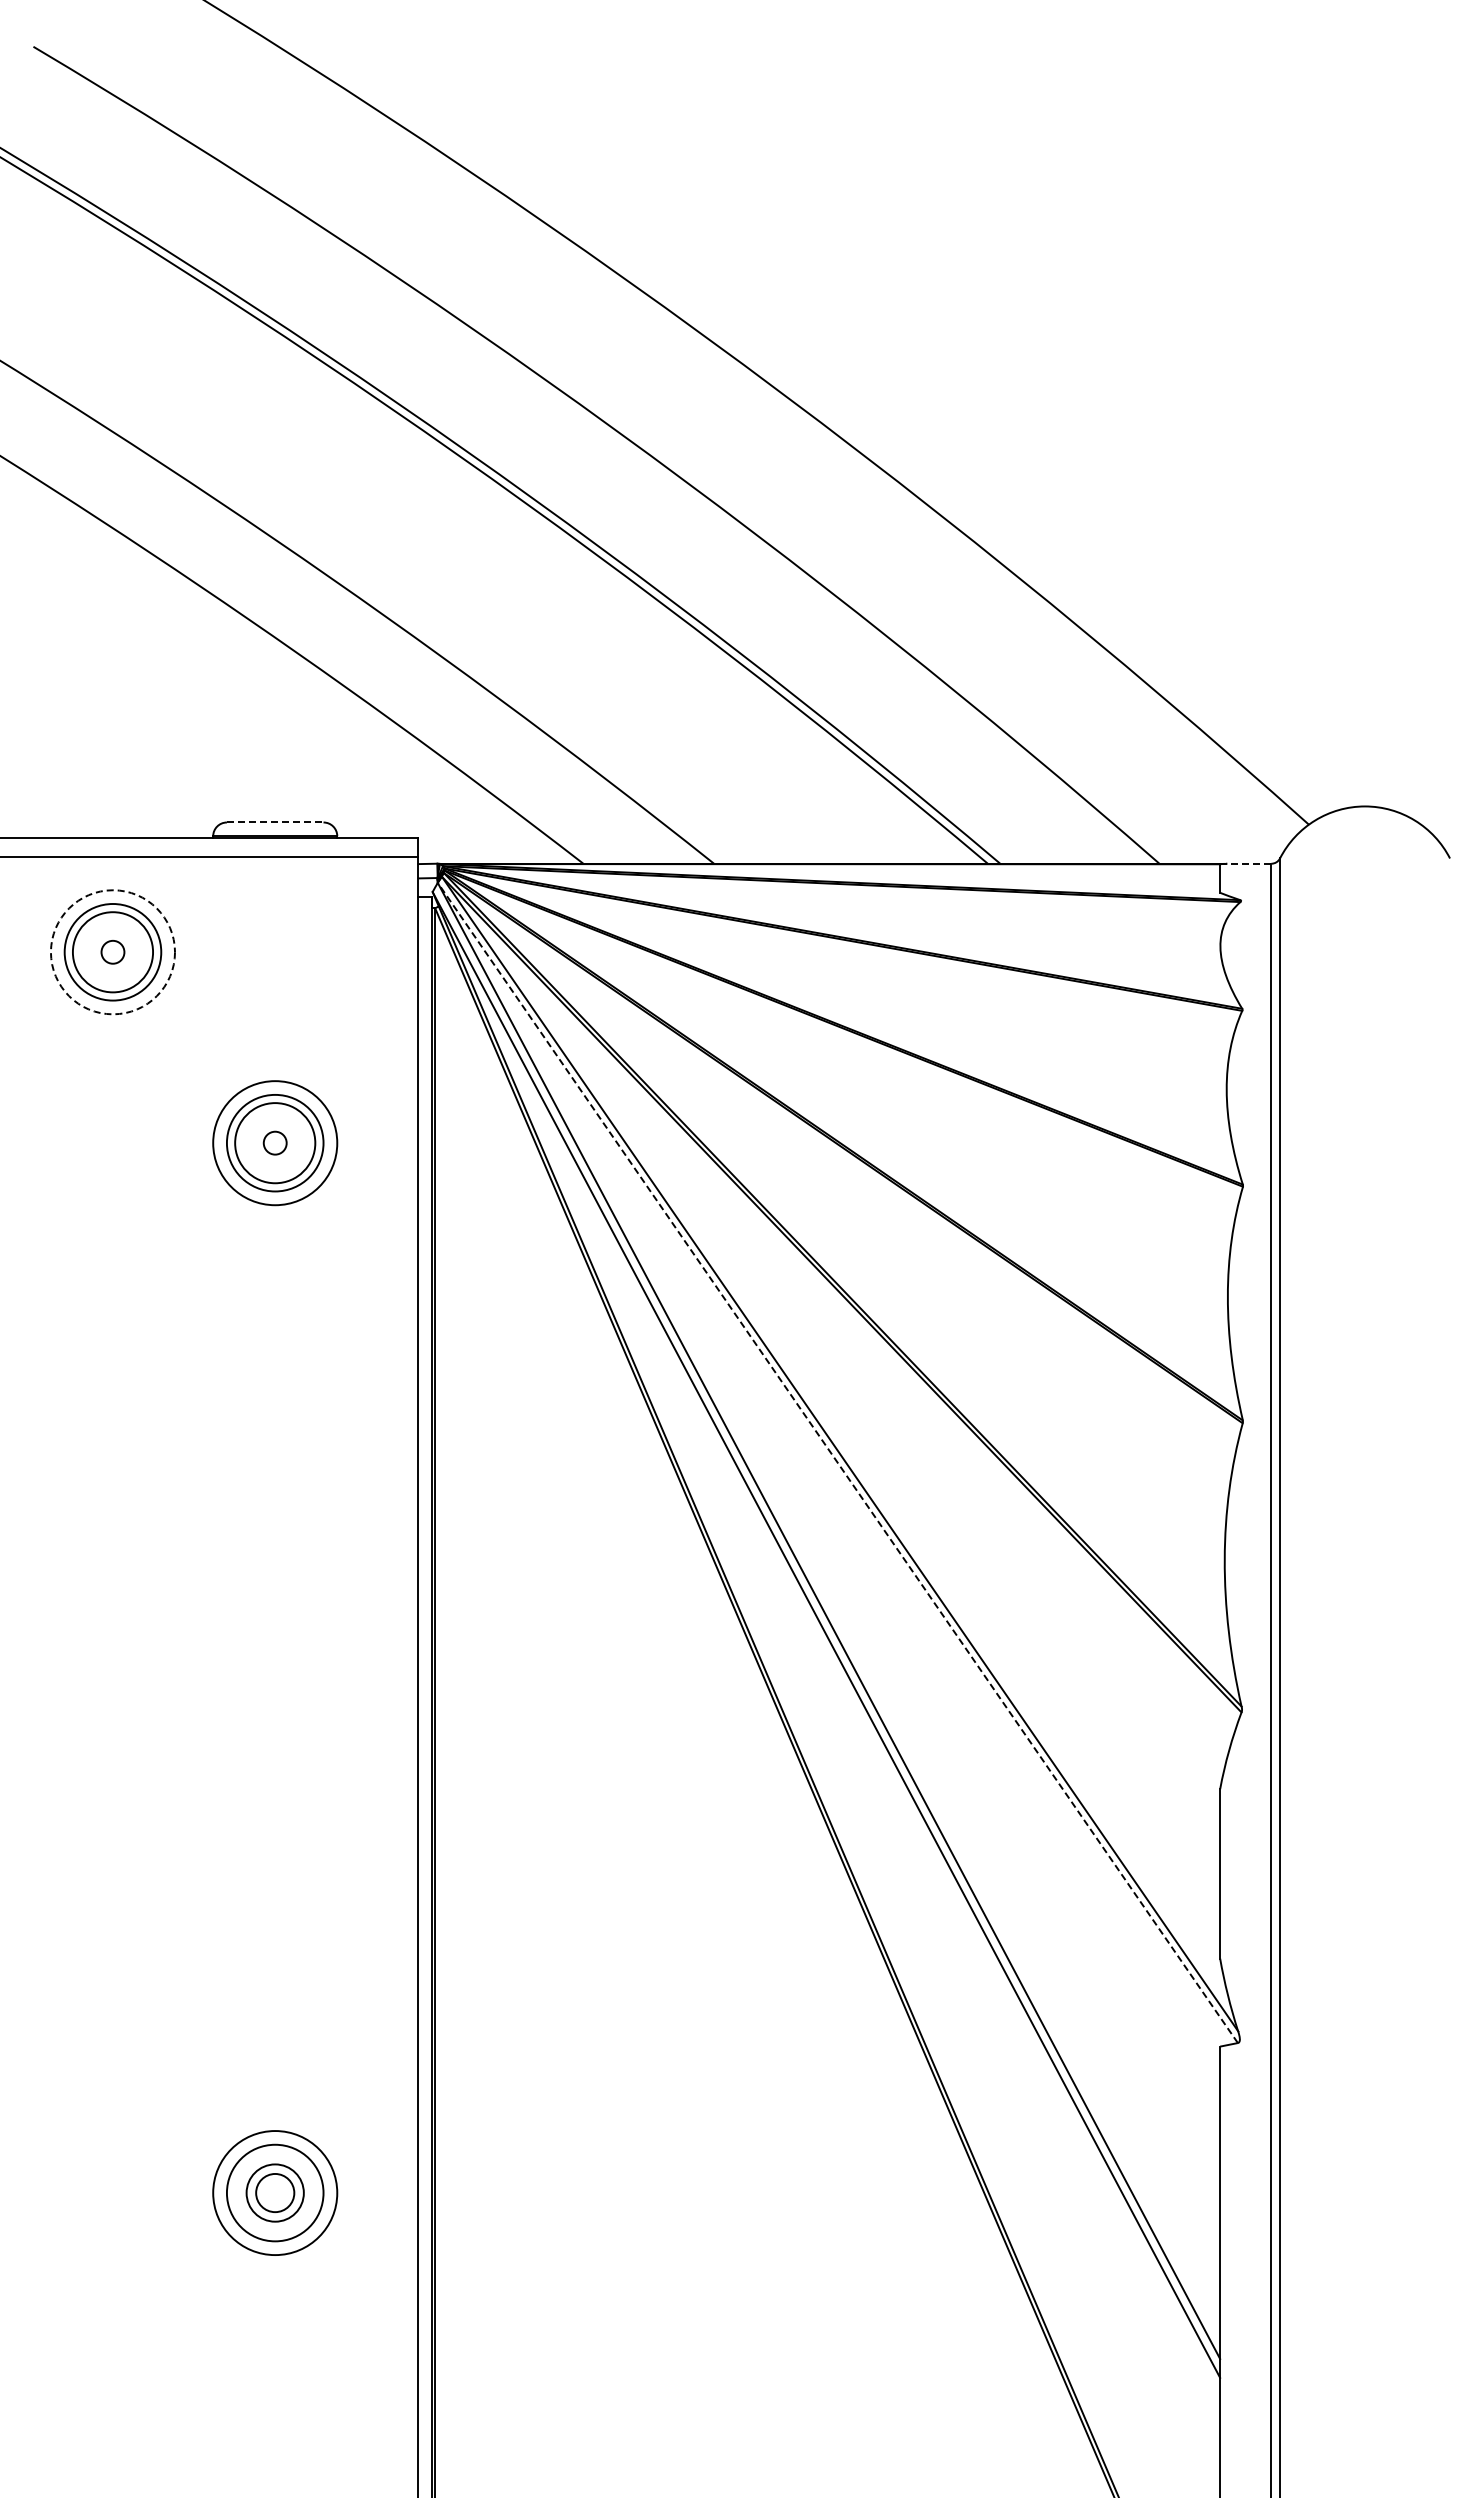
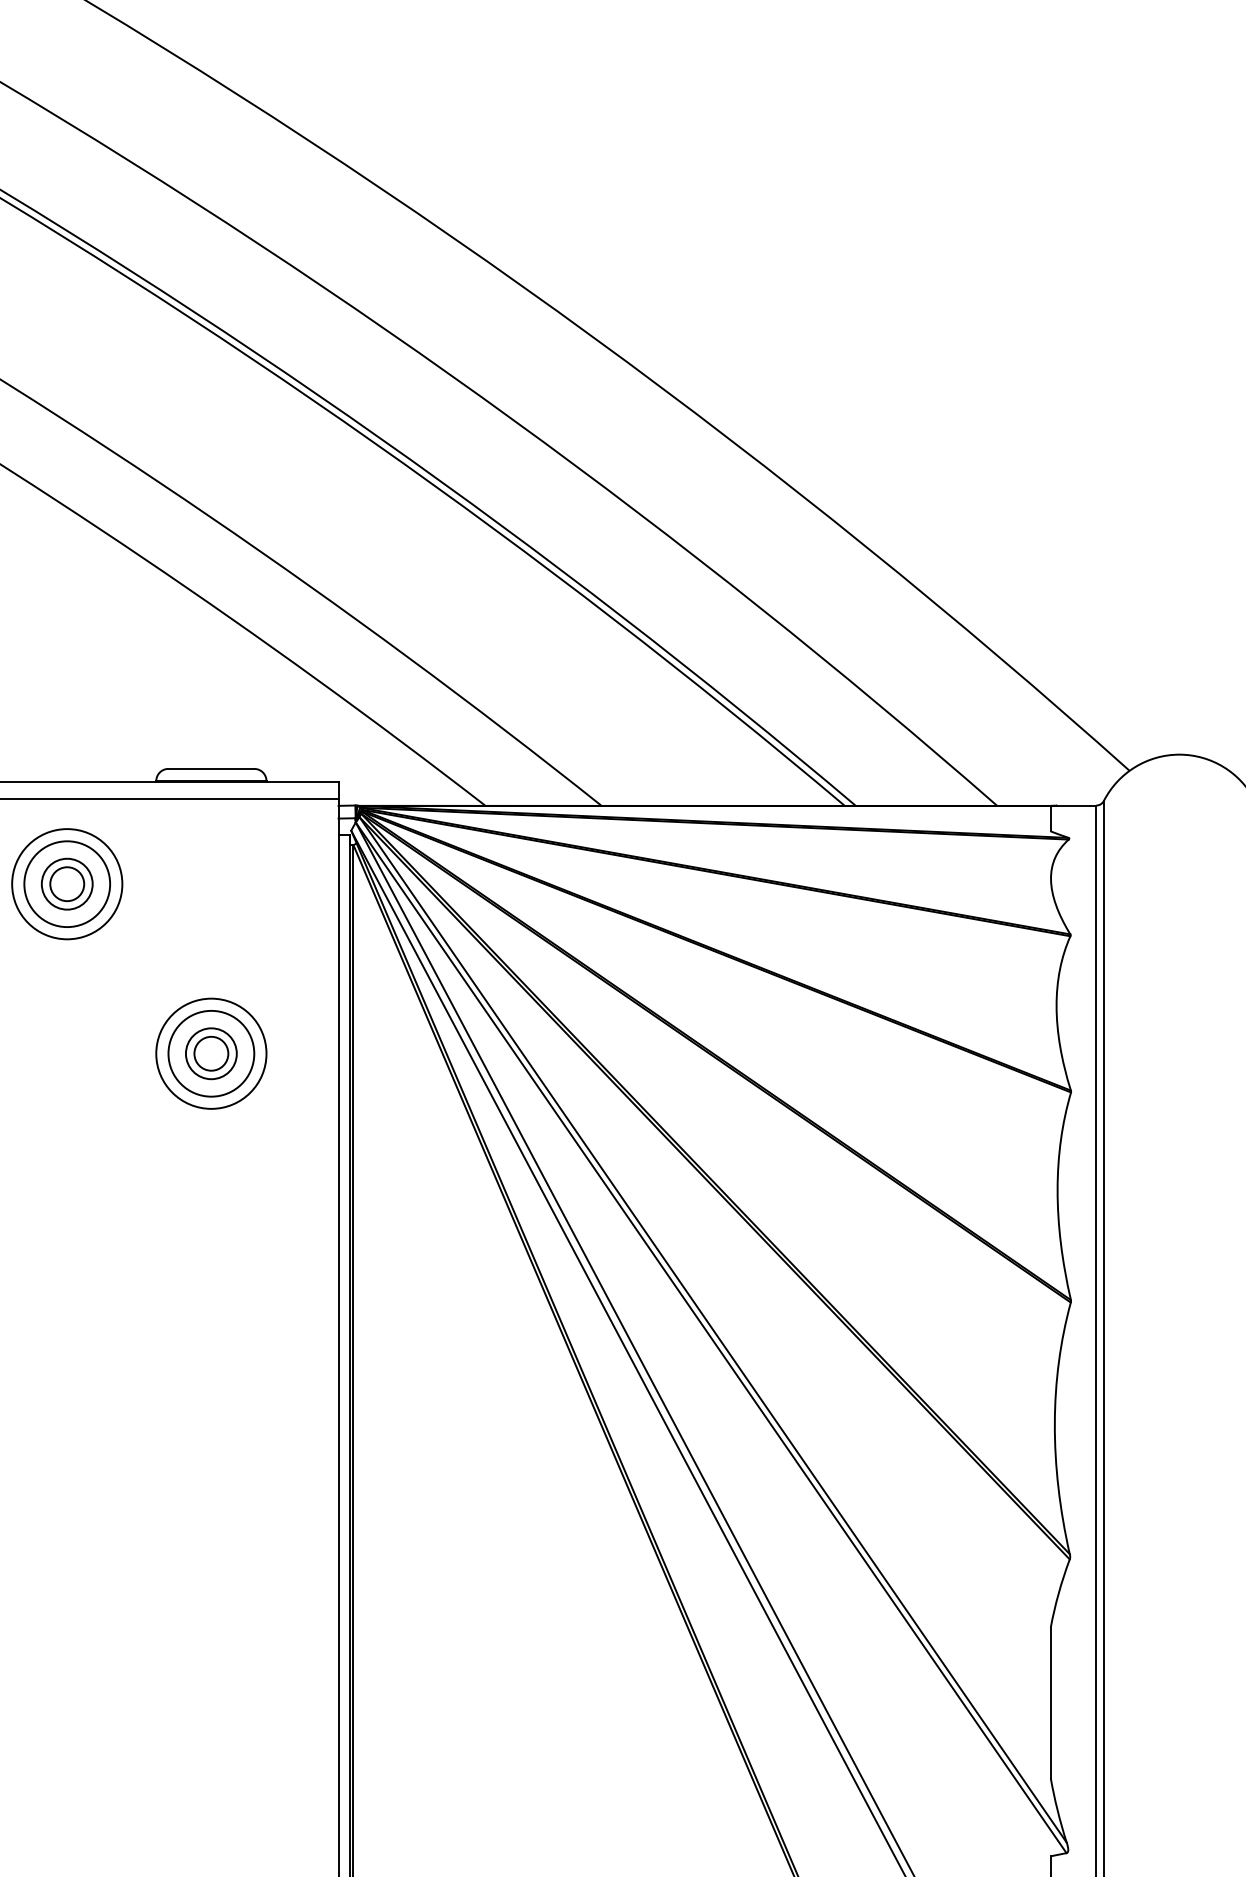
line: (275, 822) -> (211, 768), dashed -> solid
line: (1245, 863) -> (1073, 805), dashed -> solid
circle: (112, 951) -> (66, 883), size x0.71
circle: (112, 952) -> (66, 884), dashed -> solid
circle: (112, 952) -> (66, 884), size x1.67
circle: (274, 1142) -> (210, 1053), size x0.71
circle: (275, 1143) -> (211, 1054), size x1.67
line: (837, 1463) -> (710, 1338), dashed -> solid

